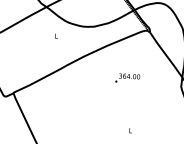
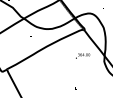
text: (128, 77) -> (83, 55), moved

